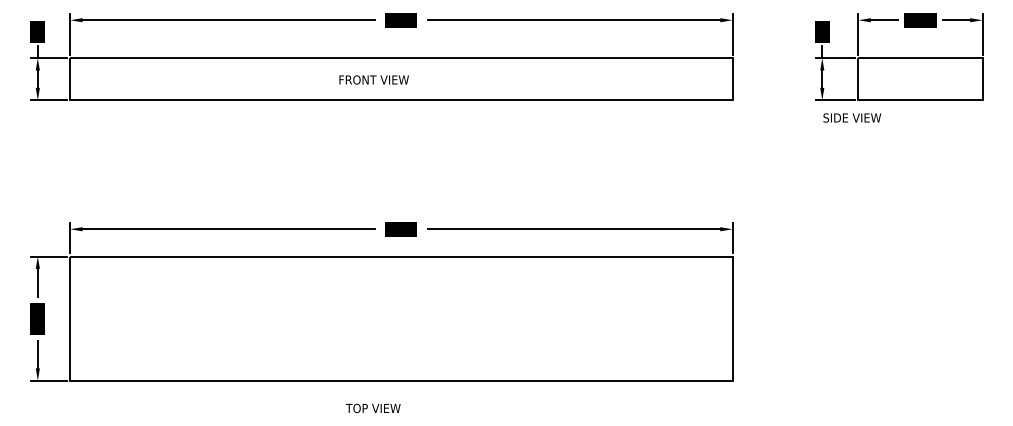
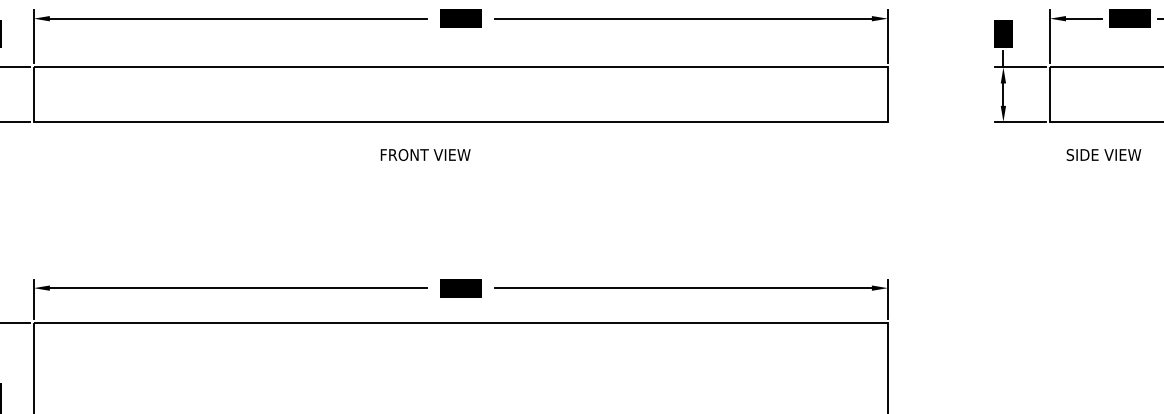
text: (373, 79) -> (424, 154), moved
text: (852, 117) -> (1104, 154), moved

